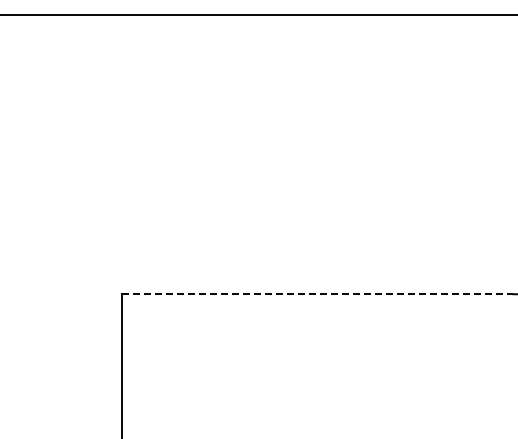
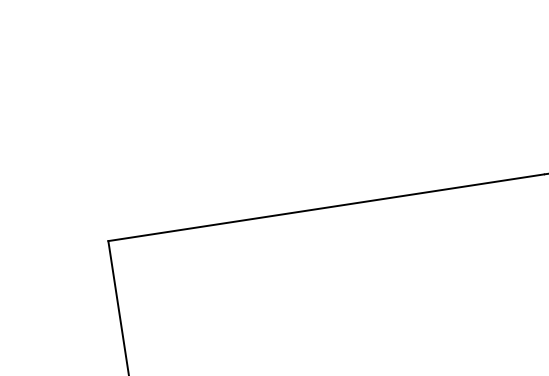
line: (317, 294) -> (326, 208), dashed -> solid

